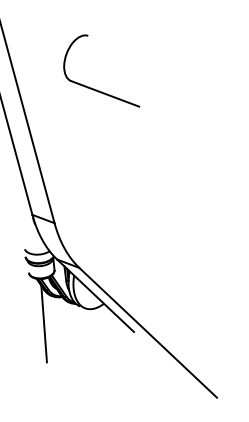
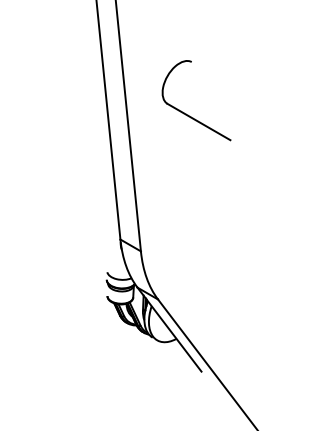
part: (93, 88) -> (188, 114), moved
line: (43, 323) -> (113, 348), removed

